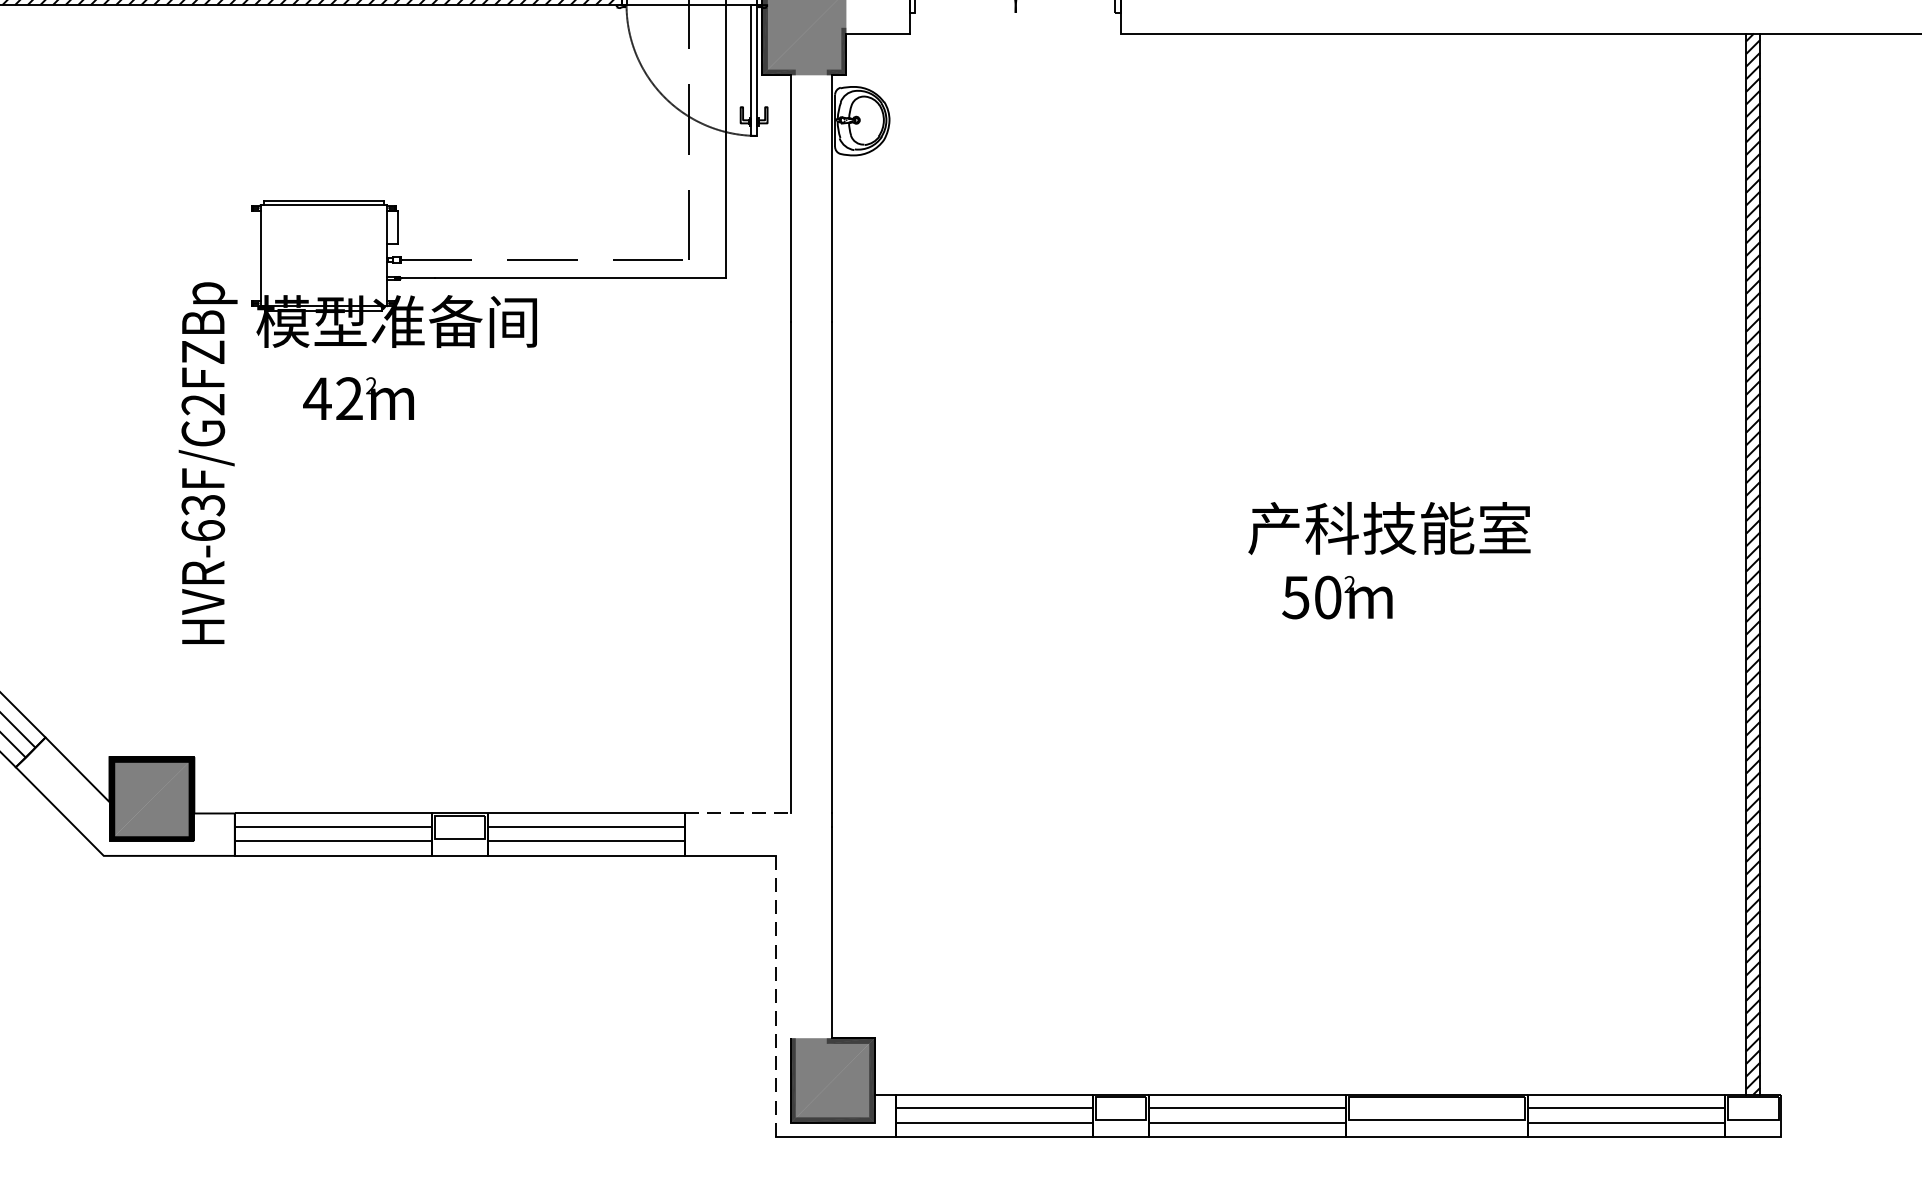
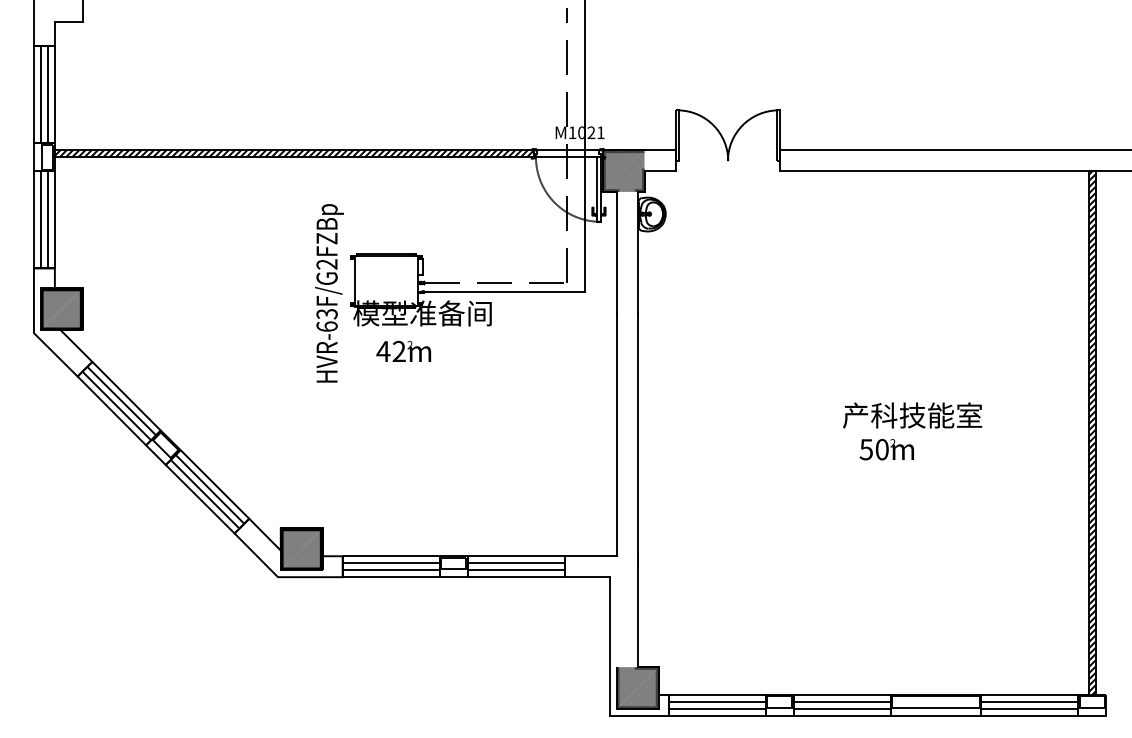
text: (208, 463) -> (329, 293), moved
line: (739, 814) -> (591, 556), dashed -> solid
line: (775, 996) -> (609, 646), dashed -> solid

